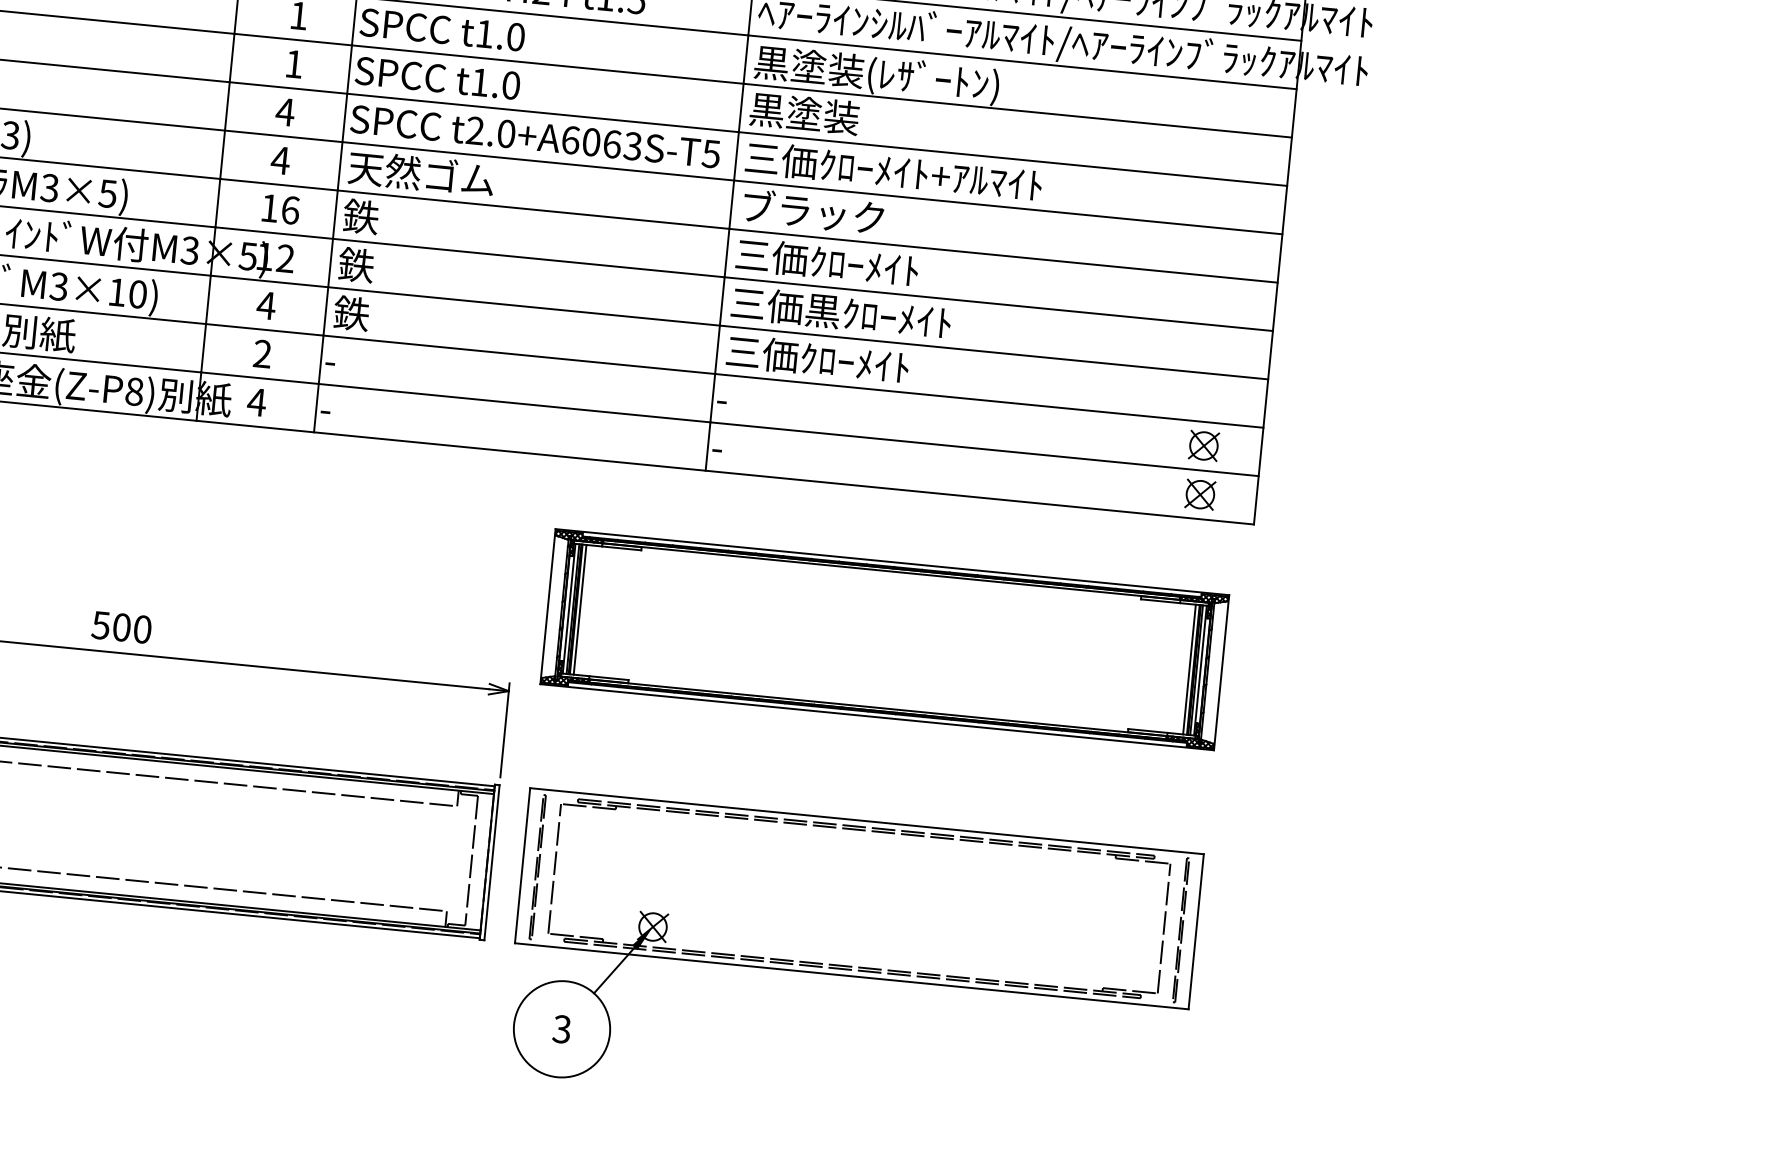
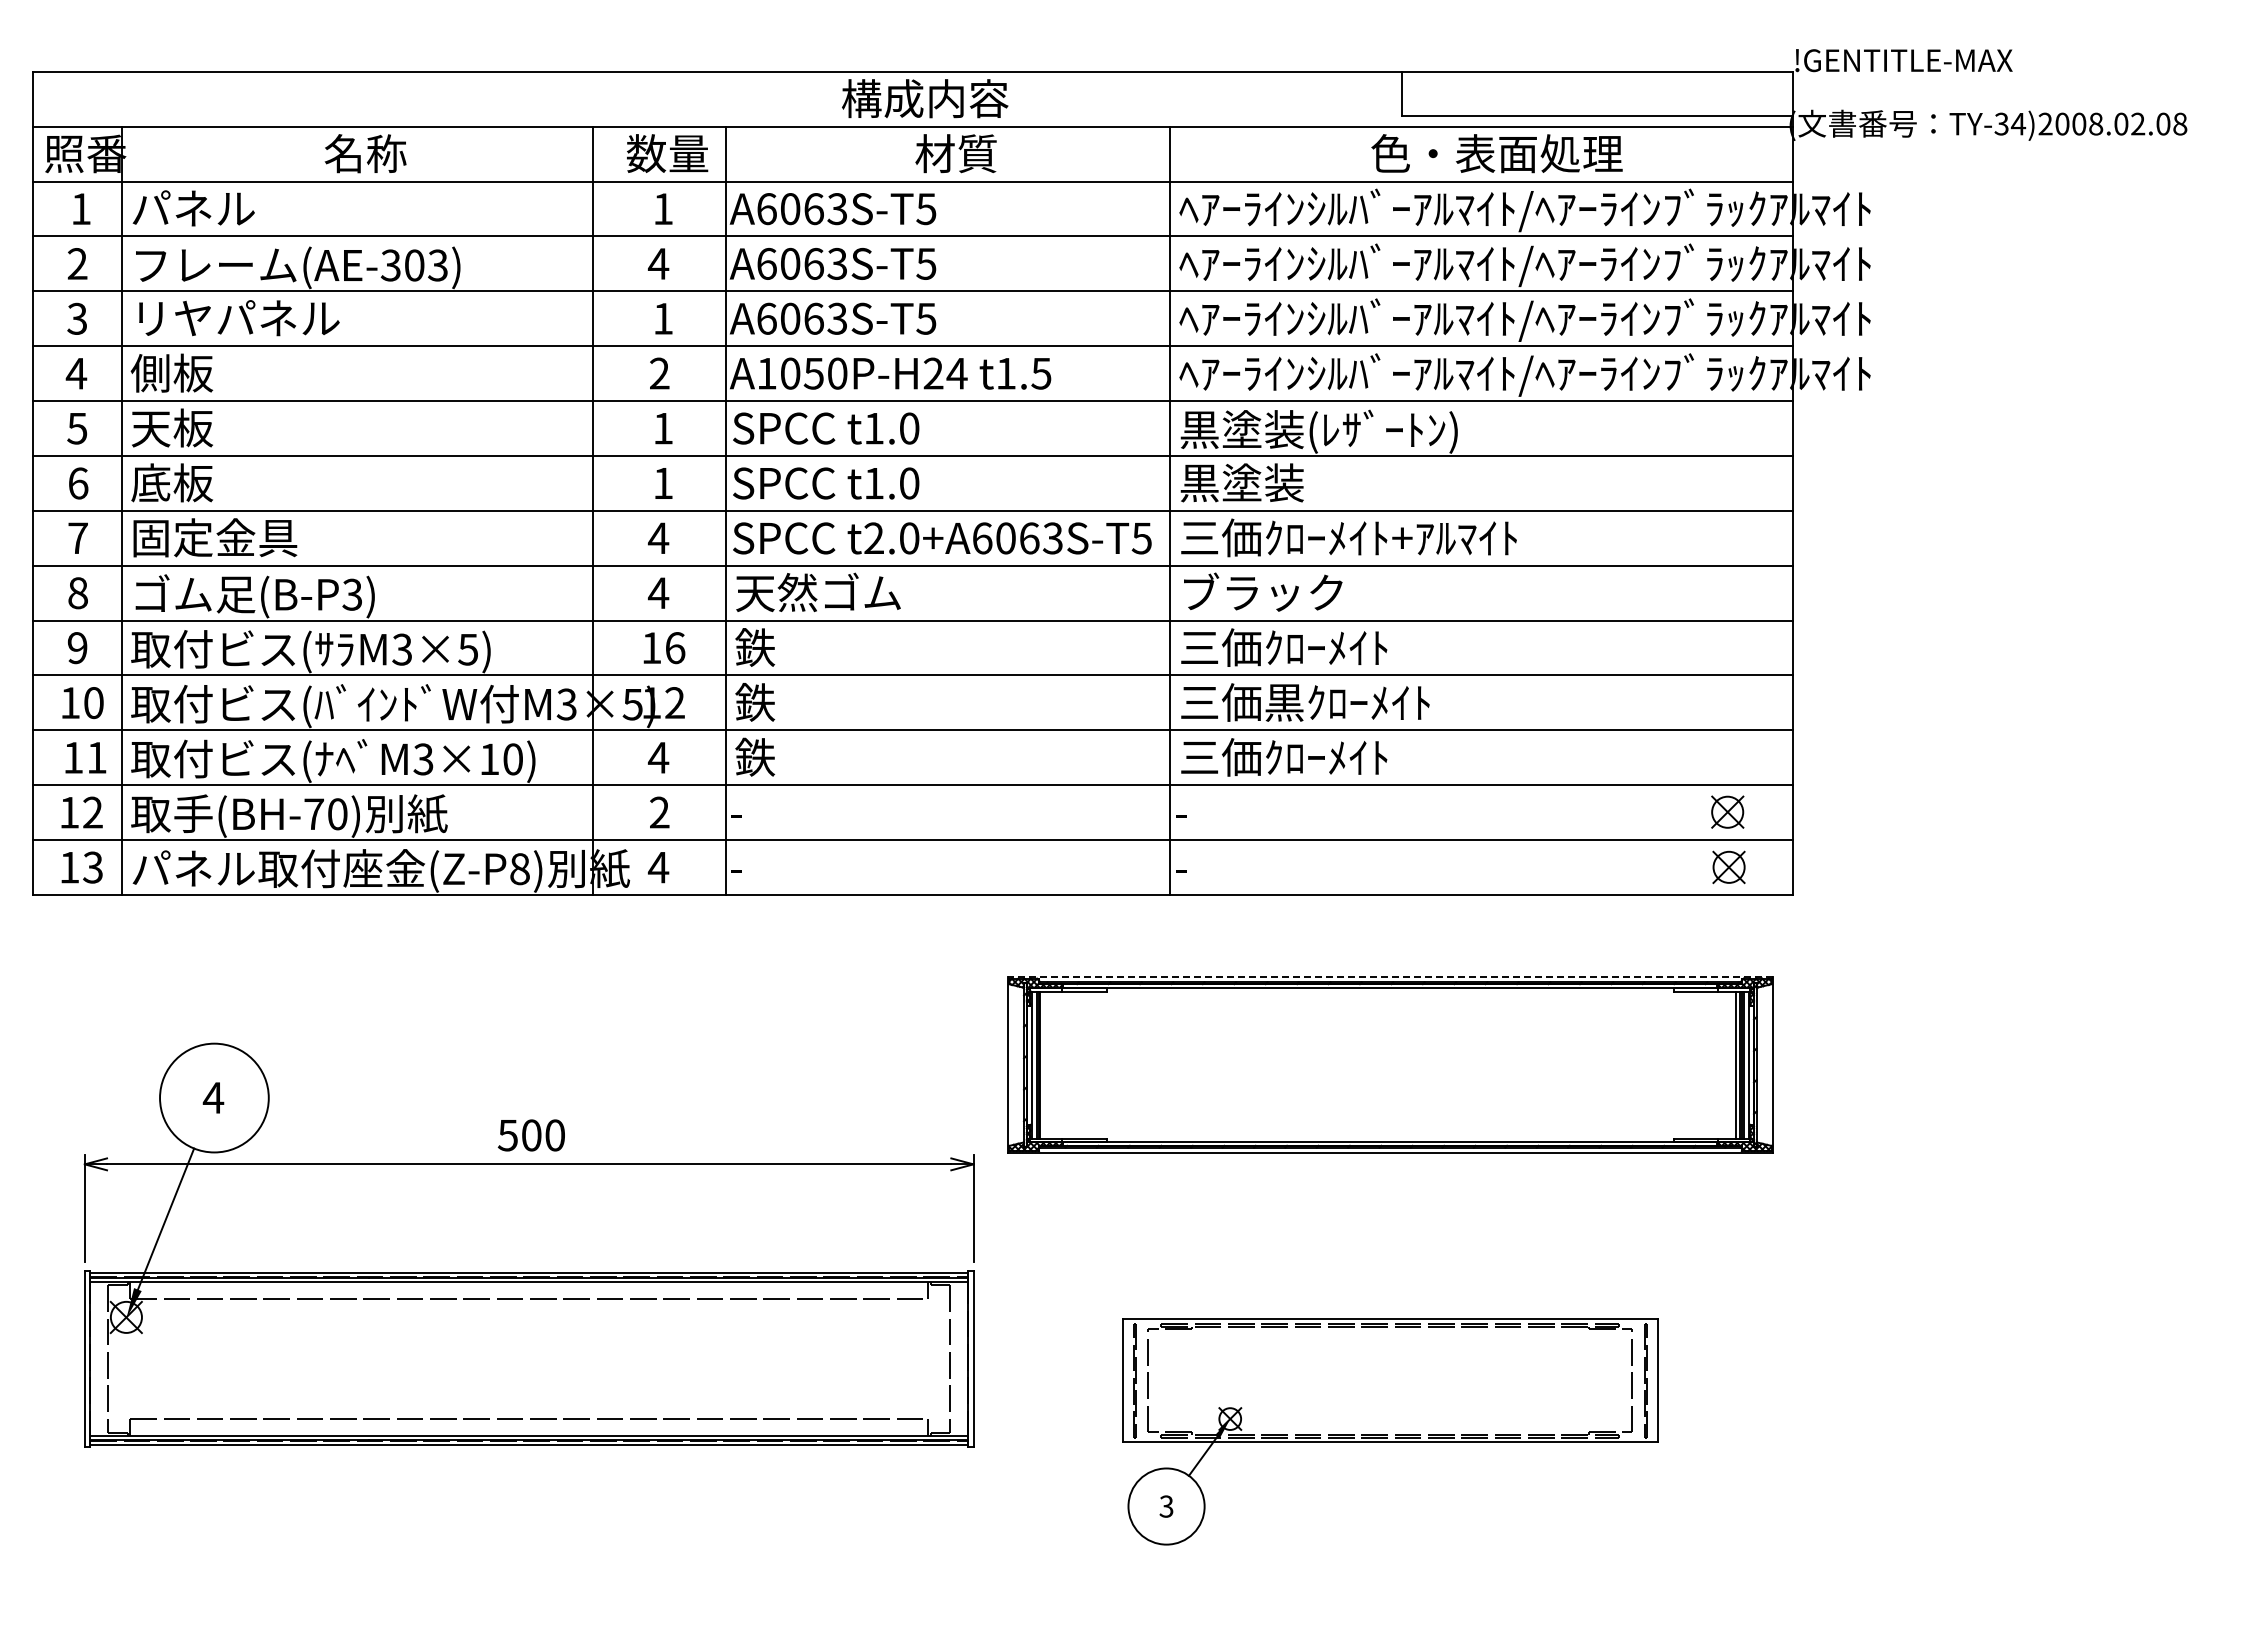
line: (891, 562) -> (1389, 977), solid -> dashed
line: (579, 609) -> (1044, 1064), removed
part: (853, 962) -> (1390, 1431), size x0.7

